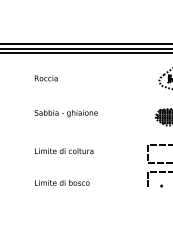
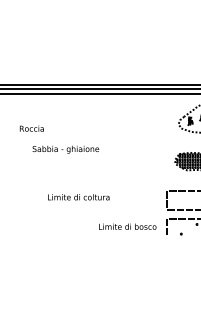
text: (45, 78) -> (31, 128), moved
text: (65, 113) -> (65, 149), moved
text: (62, 182) -> (127, 226), moved

